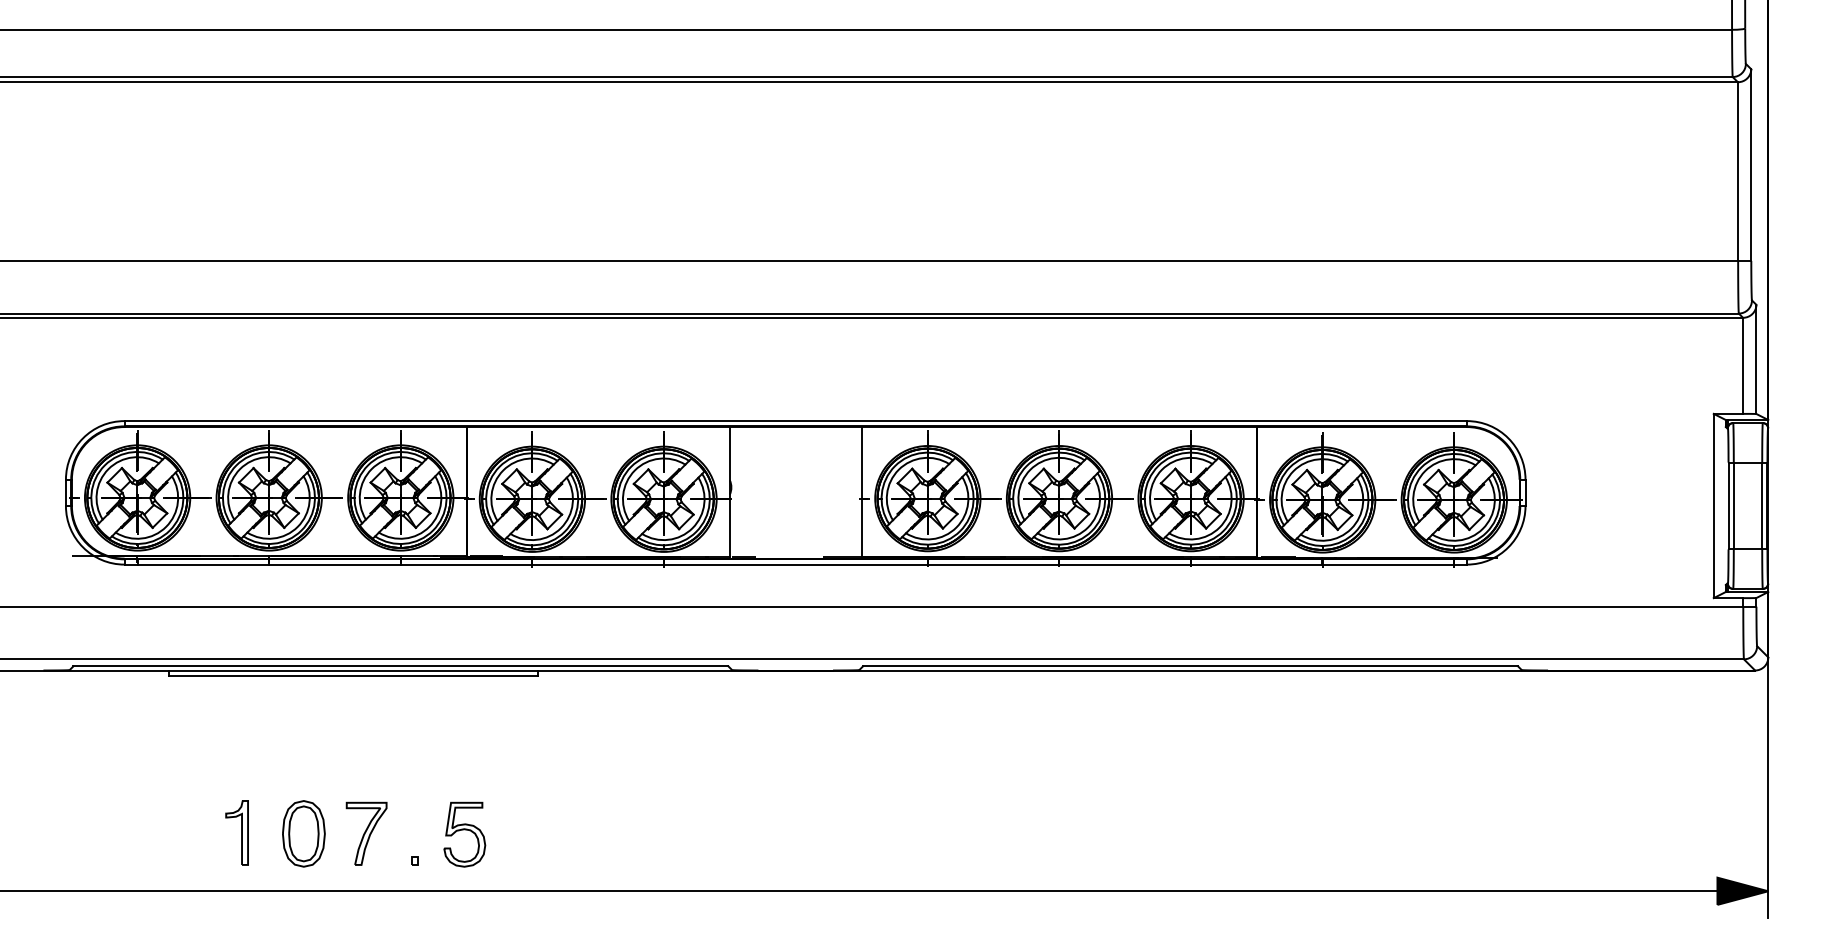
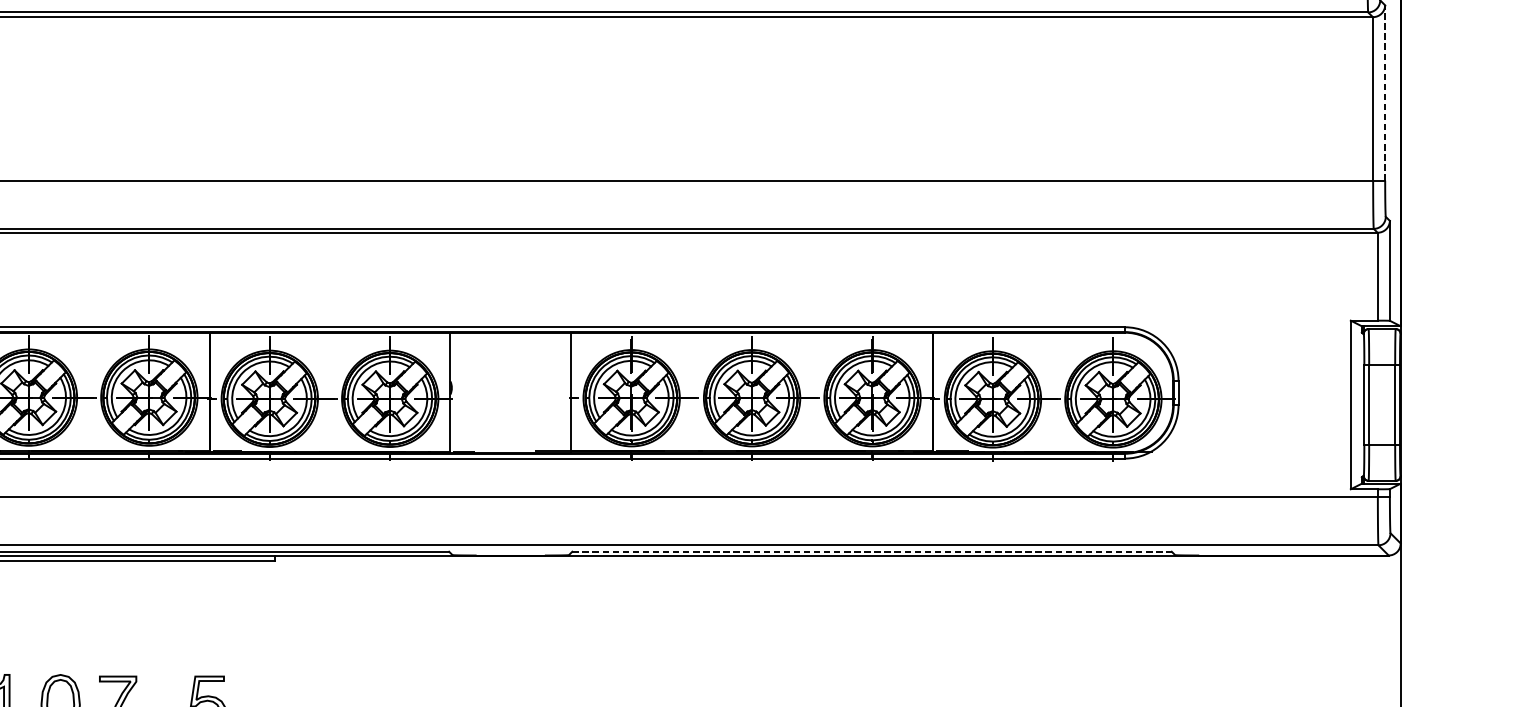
line: (1751, 165) -> (1385, 93), solid -> dashed
line: (1190, 666) -> (871, 551), solid -> dashed

